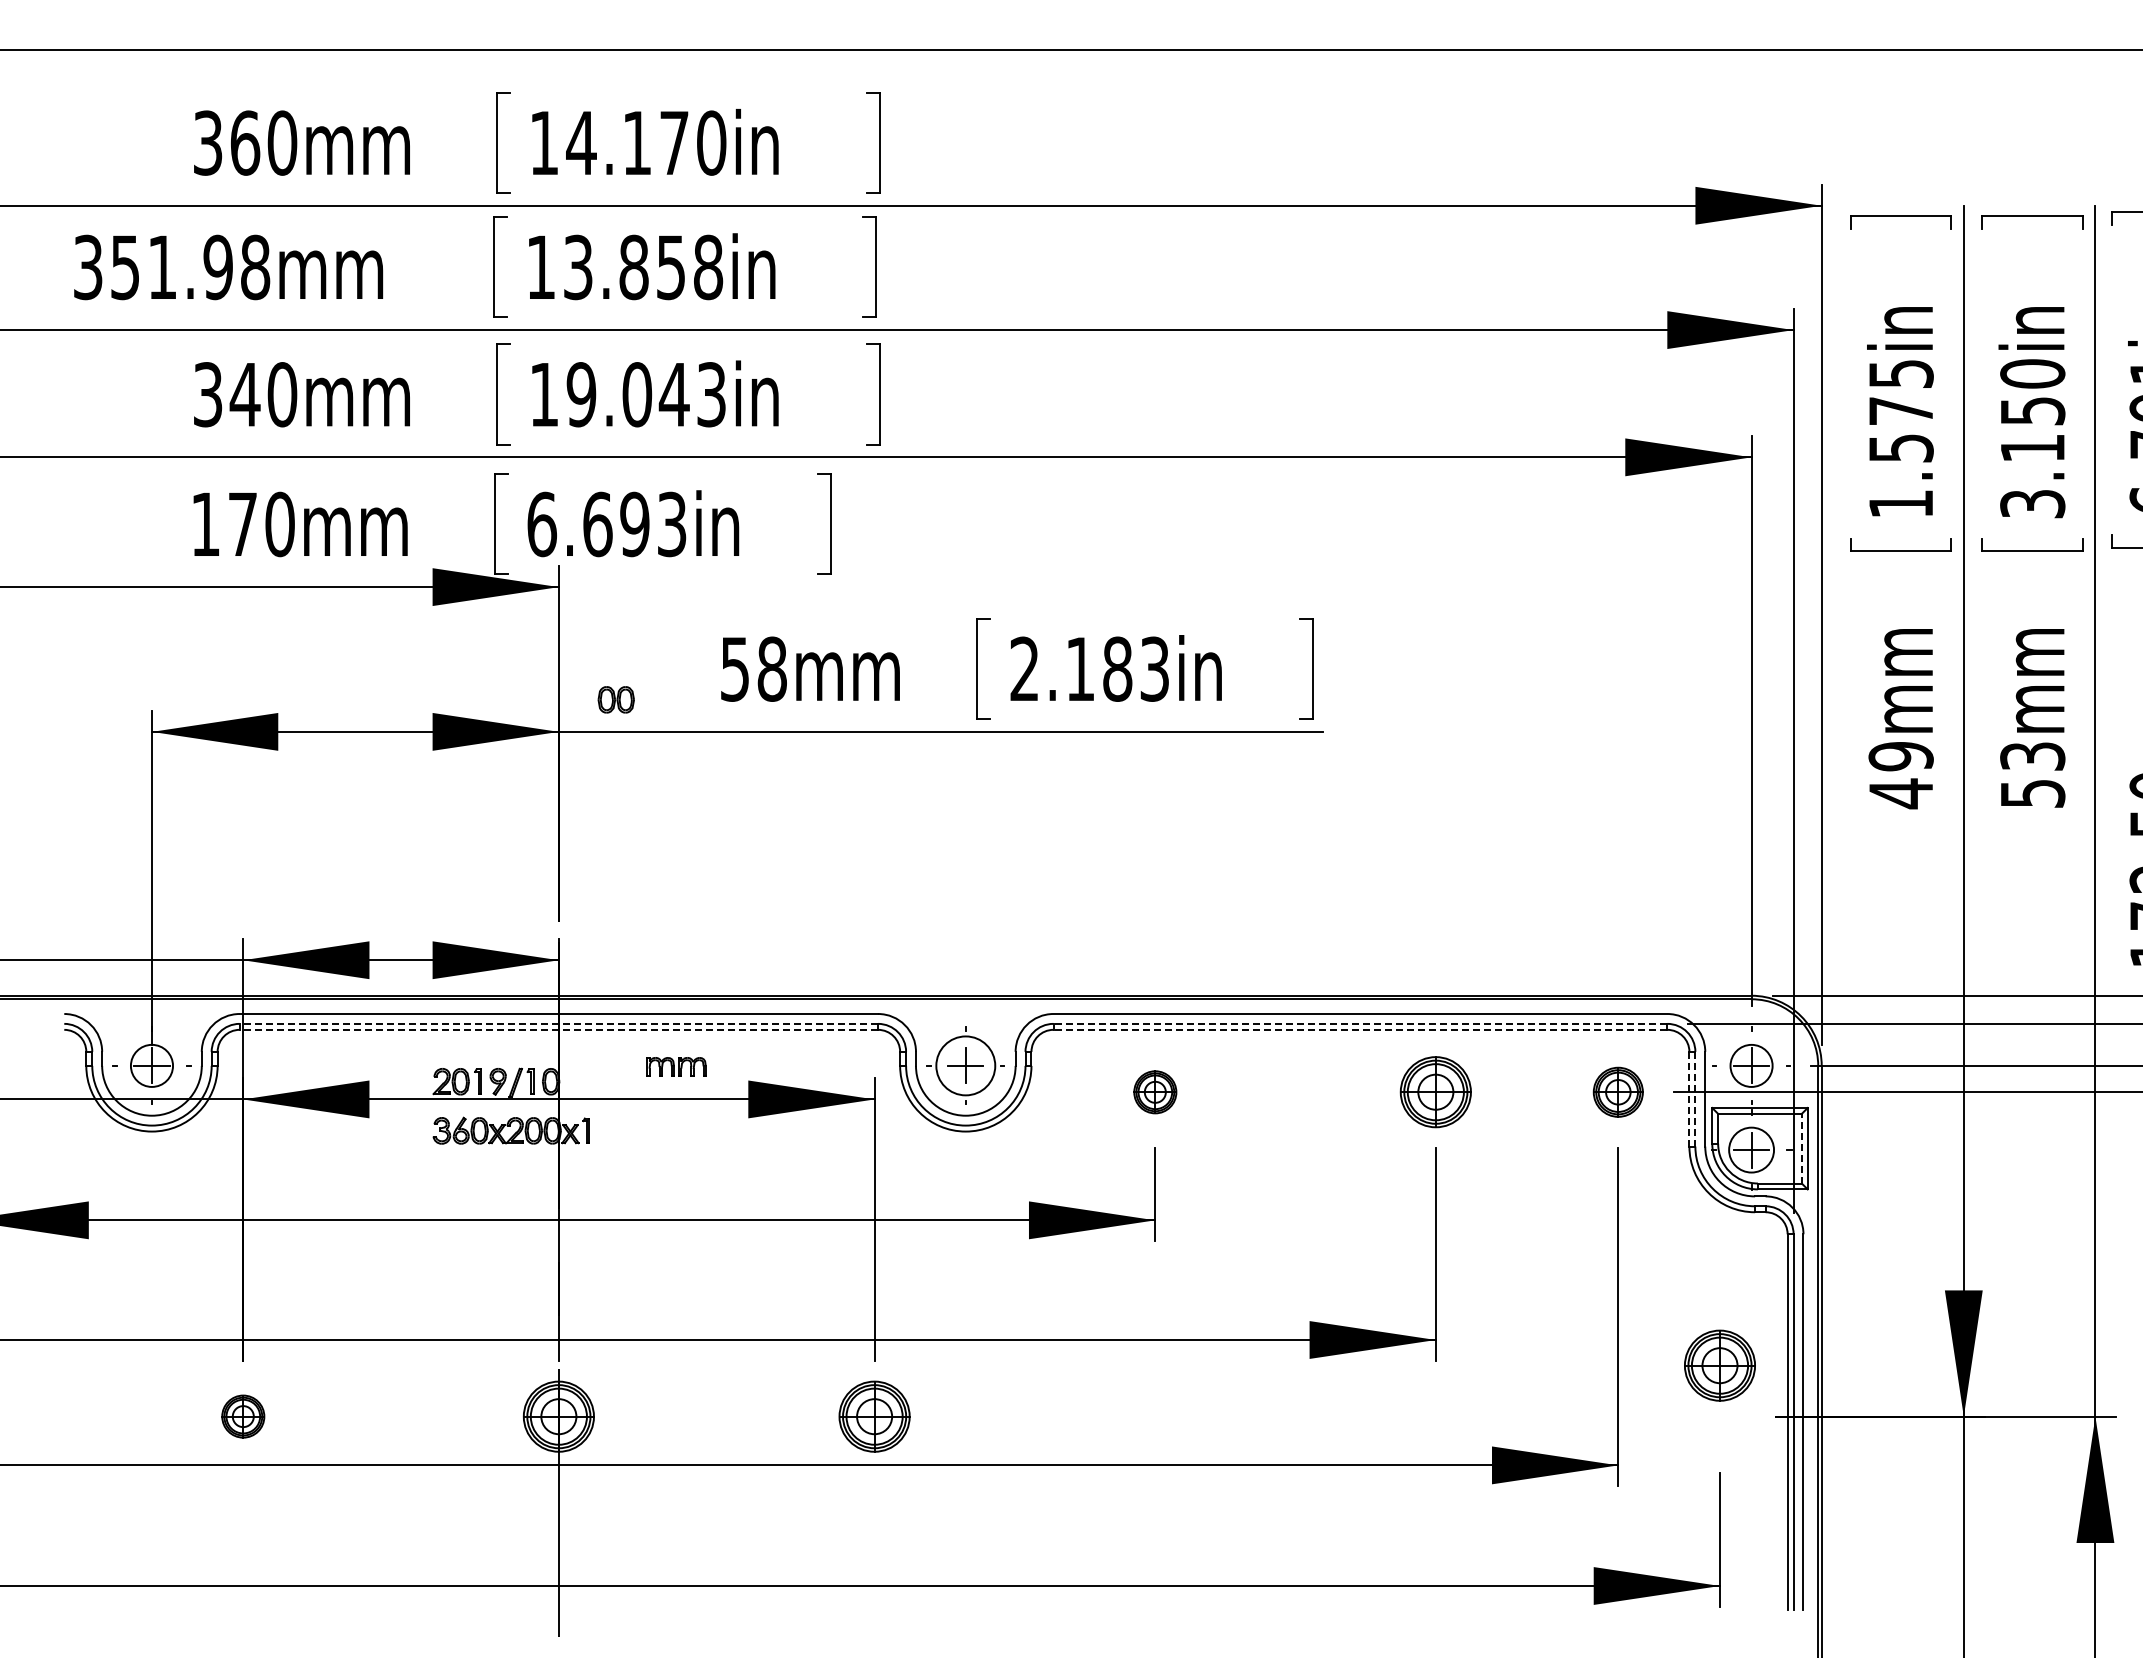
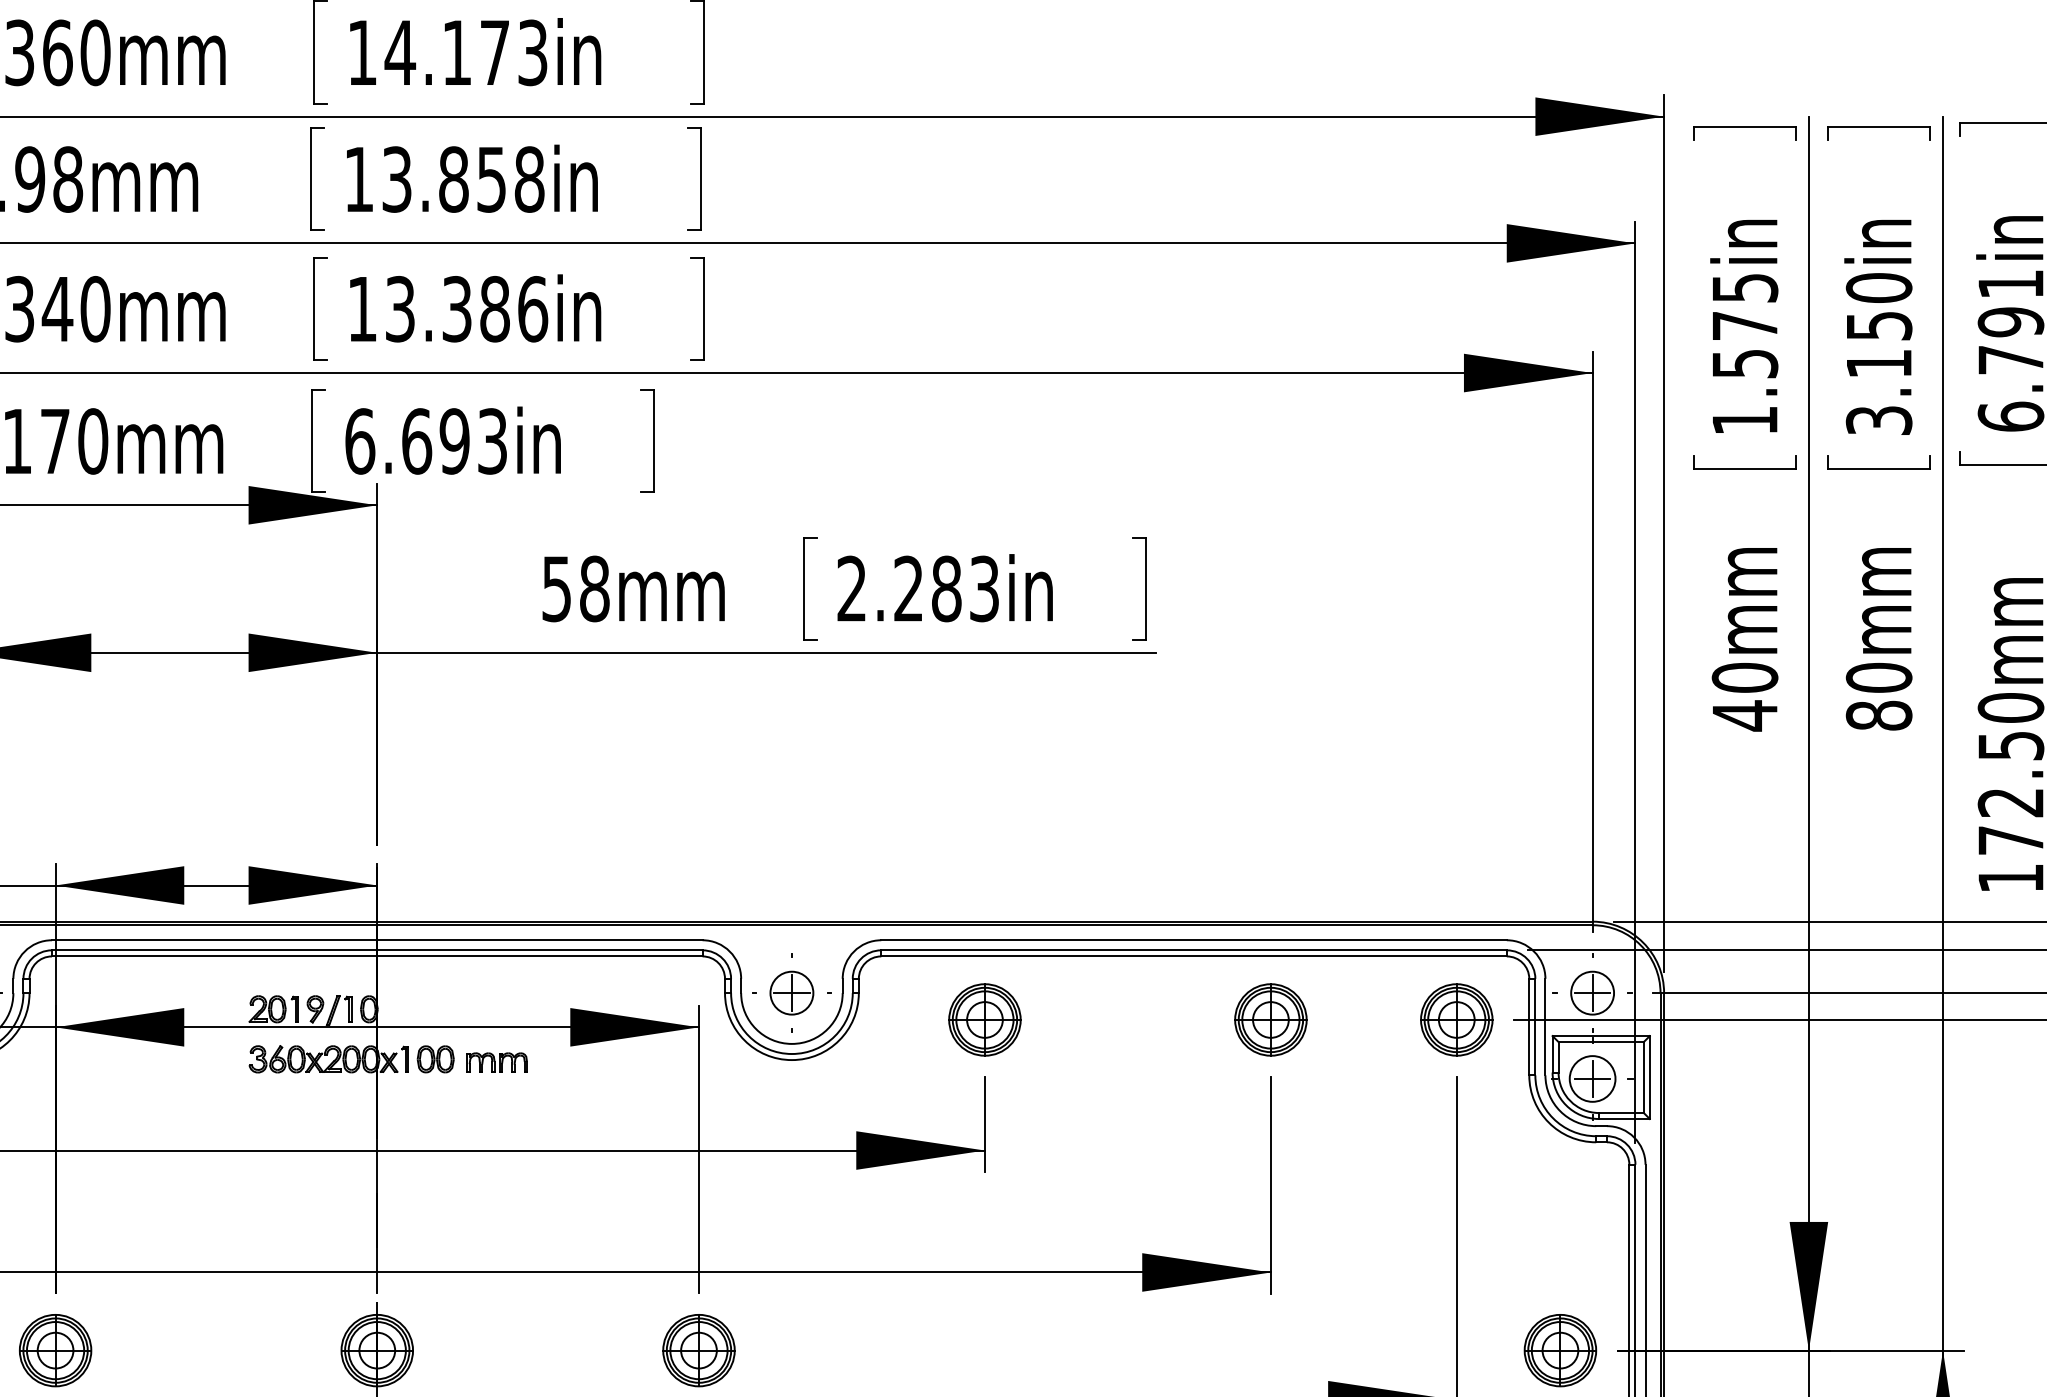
text: (711, 142) -> (532, 52), 14.170in -> 14.173in
text: (646, 394) -> (466, 309), 19.043in -> 13.386in
text: (1079, 668) -> (907, 588), 2.183in -> 2.283in
part: (615, 699) -> (434, 1058), moved
text: (1900, 756) -> (1744, 677), 49mm -> 40mm
text: (2032, 774) -> (1878, 696), 53mm -> 80mm
line: (558, 1023) -> (376, 949), dashed -> solid
line: (1360, 1023) -> (1194, 949), dashed -> solid
line: (558, 1029) -> (376, 956), dashed -> solid
line: (1360, 1029) -> (1194, 956), dashed -> solid
circle: (965, 1065) -> (791, 992), size x0.71
part: (676, 1066) -> (497, 1062), moved
part: (1155, 1092) -> (985, 1020), size x1.67
part: (1618, 1092) -> (1457, 1020), size x1.43
line: (1689, 1098) -> (1529, 1026), dashed -> solid
line: (1695, 1098) -> (1535, 1026), dashed -> solid
line: (1801, 1148) -> (1643, 1077), dashed -> solid
part: (1719, 1365) -> (1559, 1350), moved
part: (243, 1416) -> (55, 1350), size x1.67

